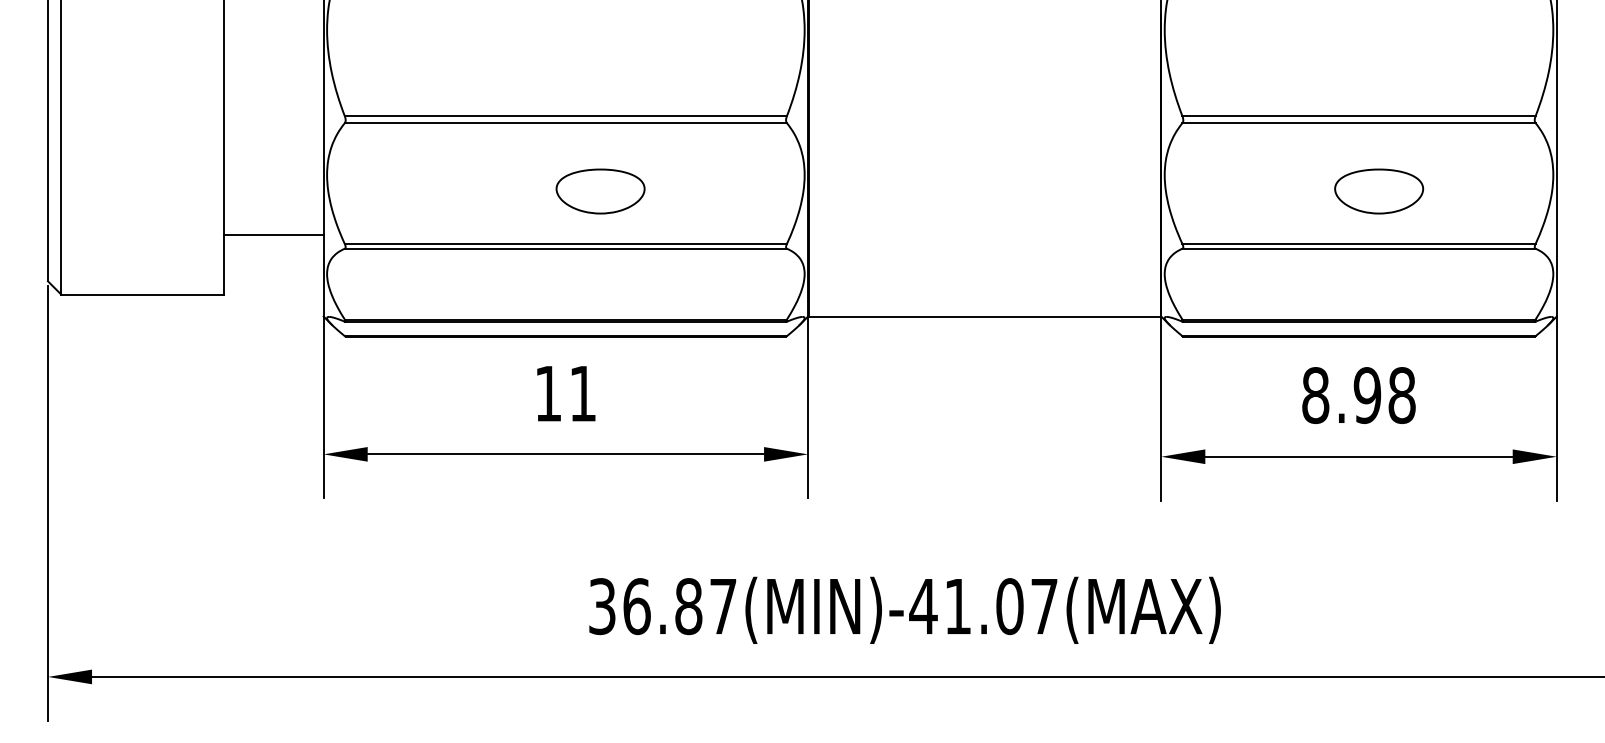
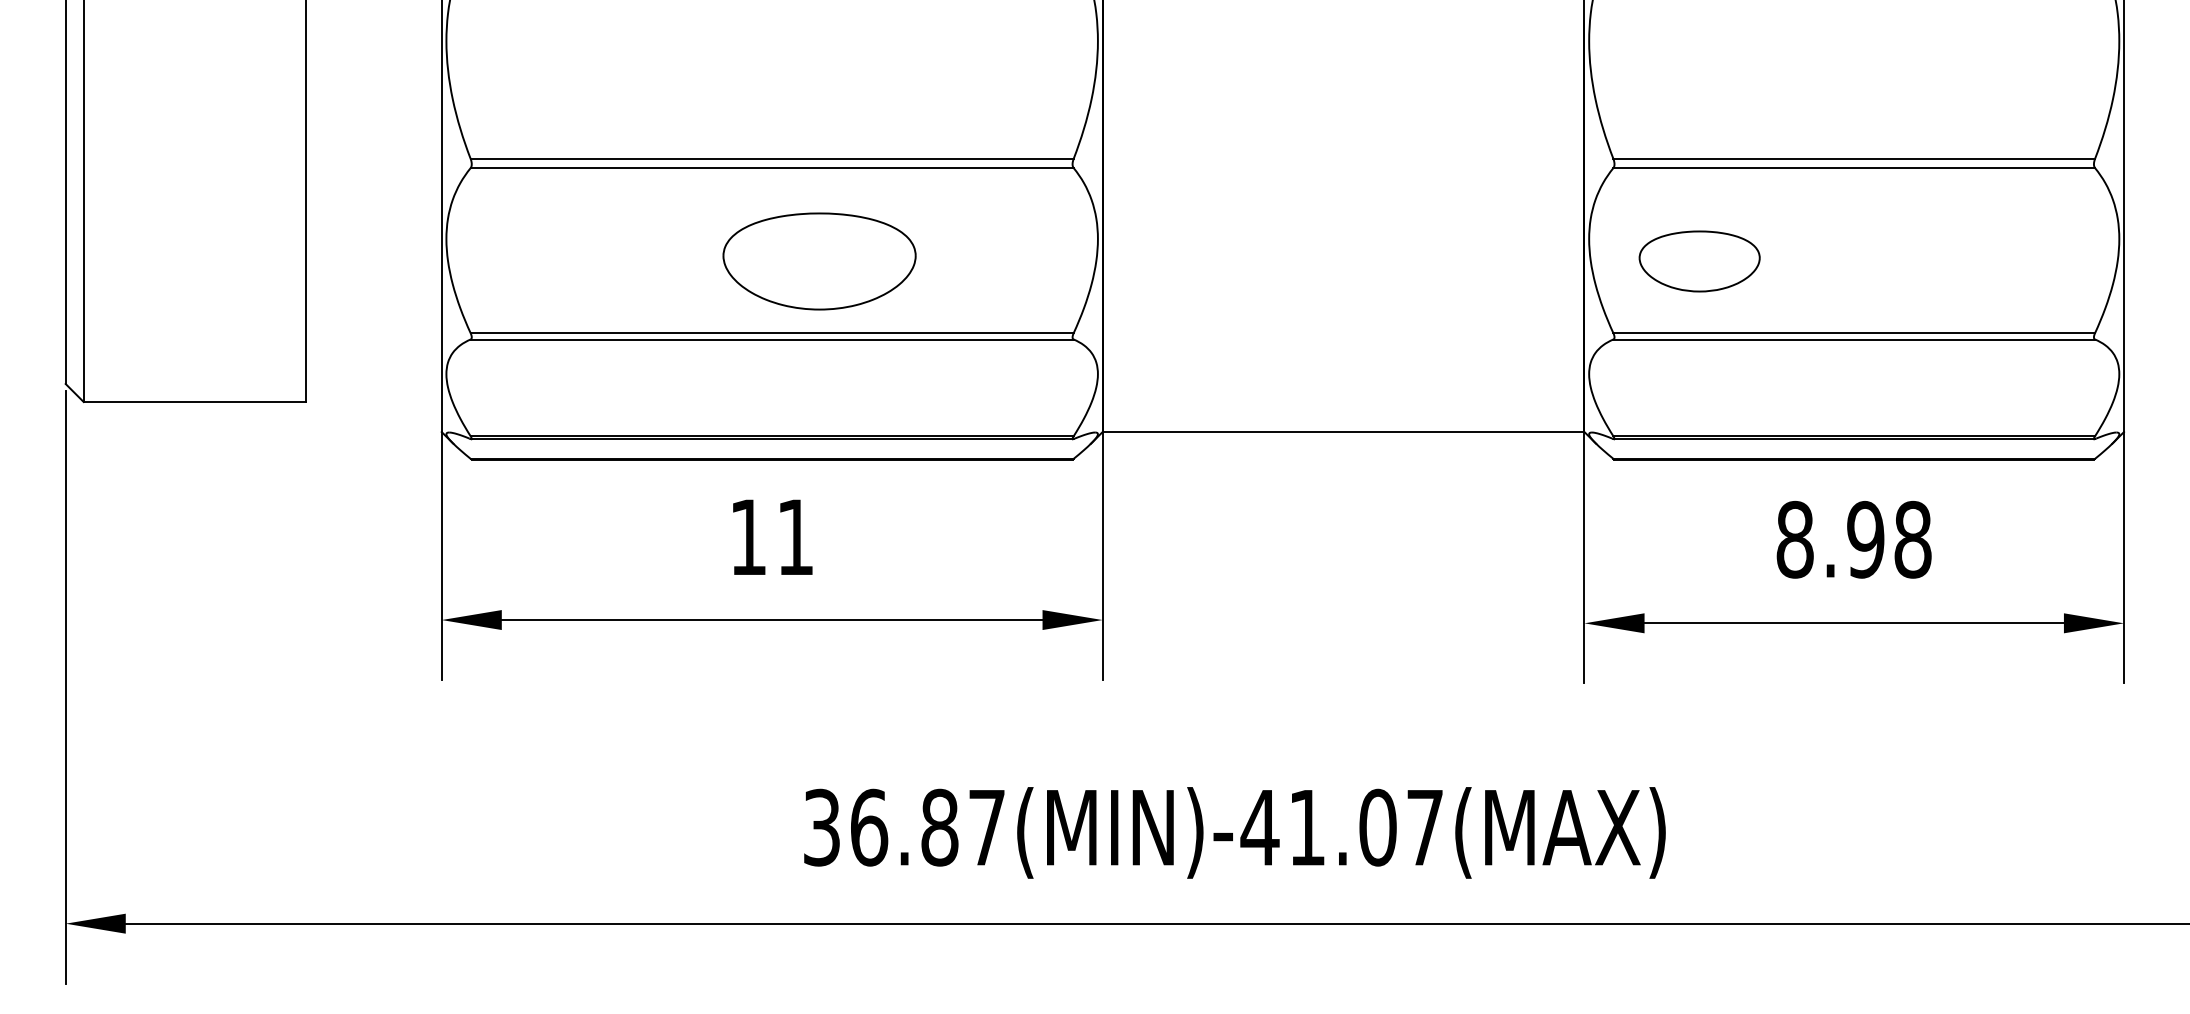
part: (600, 191) -> (819, 261), size x1.6
part: (1379, 191) -> (1699, 261), moved
line: (273, 234) -> (373, 320), removed

